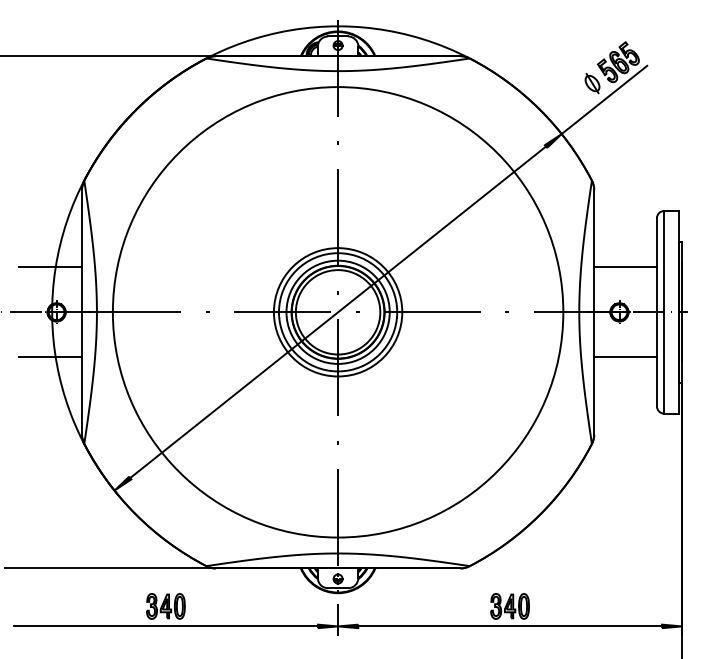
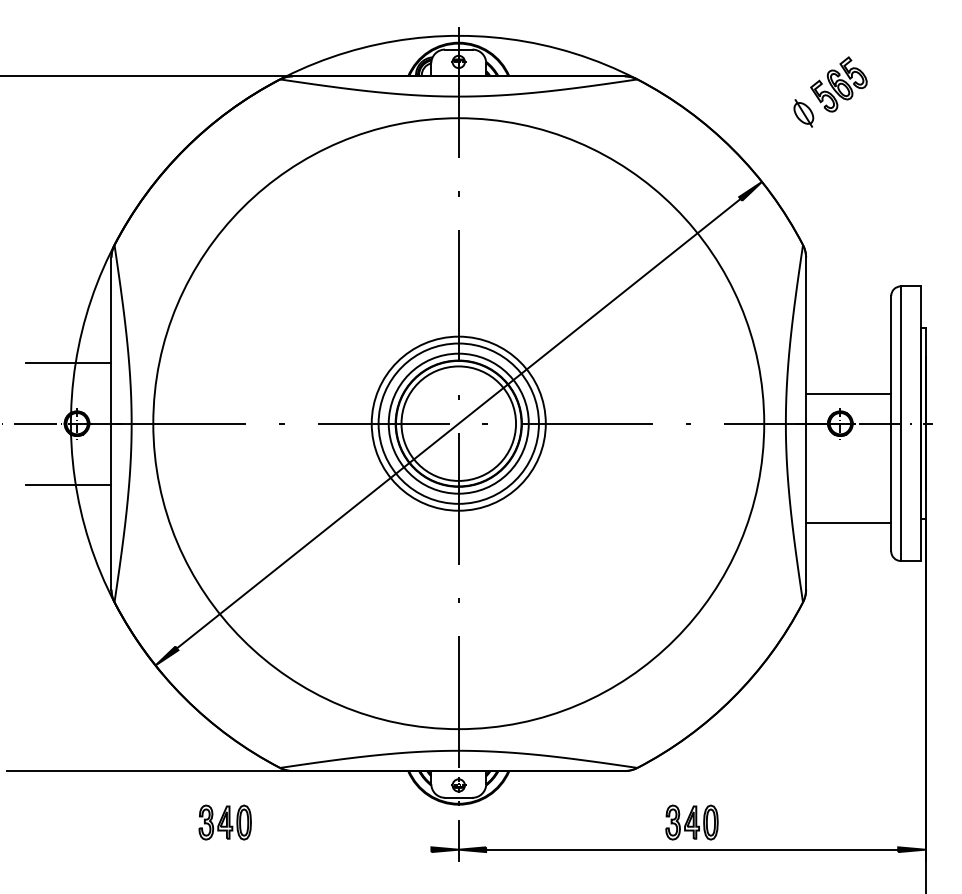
line: (604, 99) -> (820, 135), removed
line: (625, 267) -> (848, 394), moved
line: (625, 357) -> (848, 522), moved
line: (165, 626) -> (224, 849), removed

